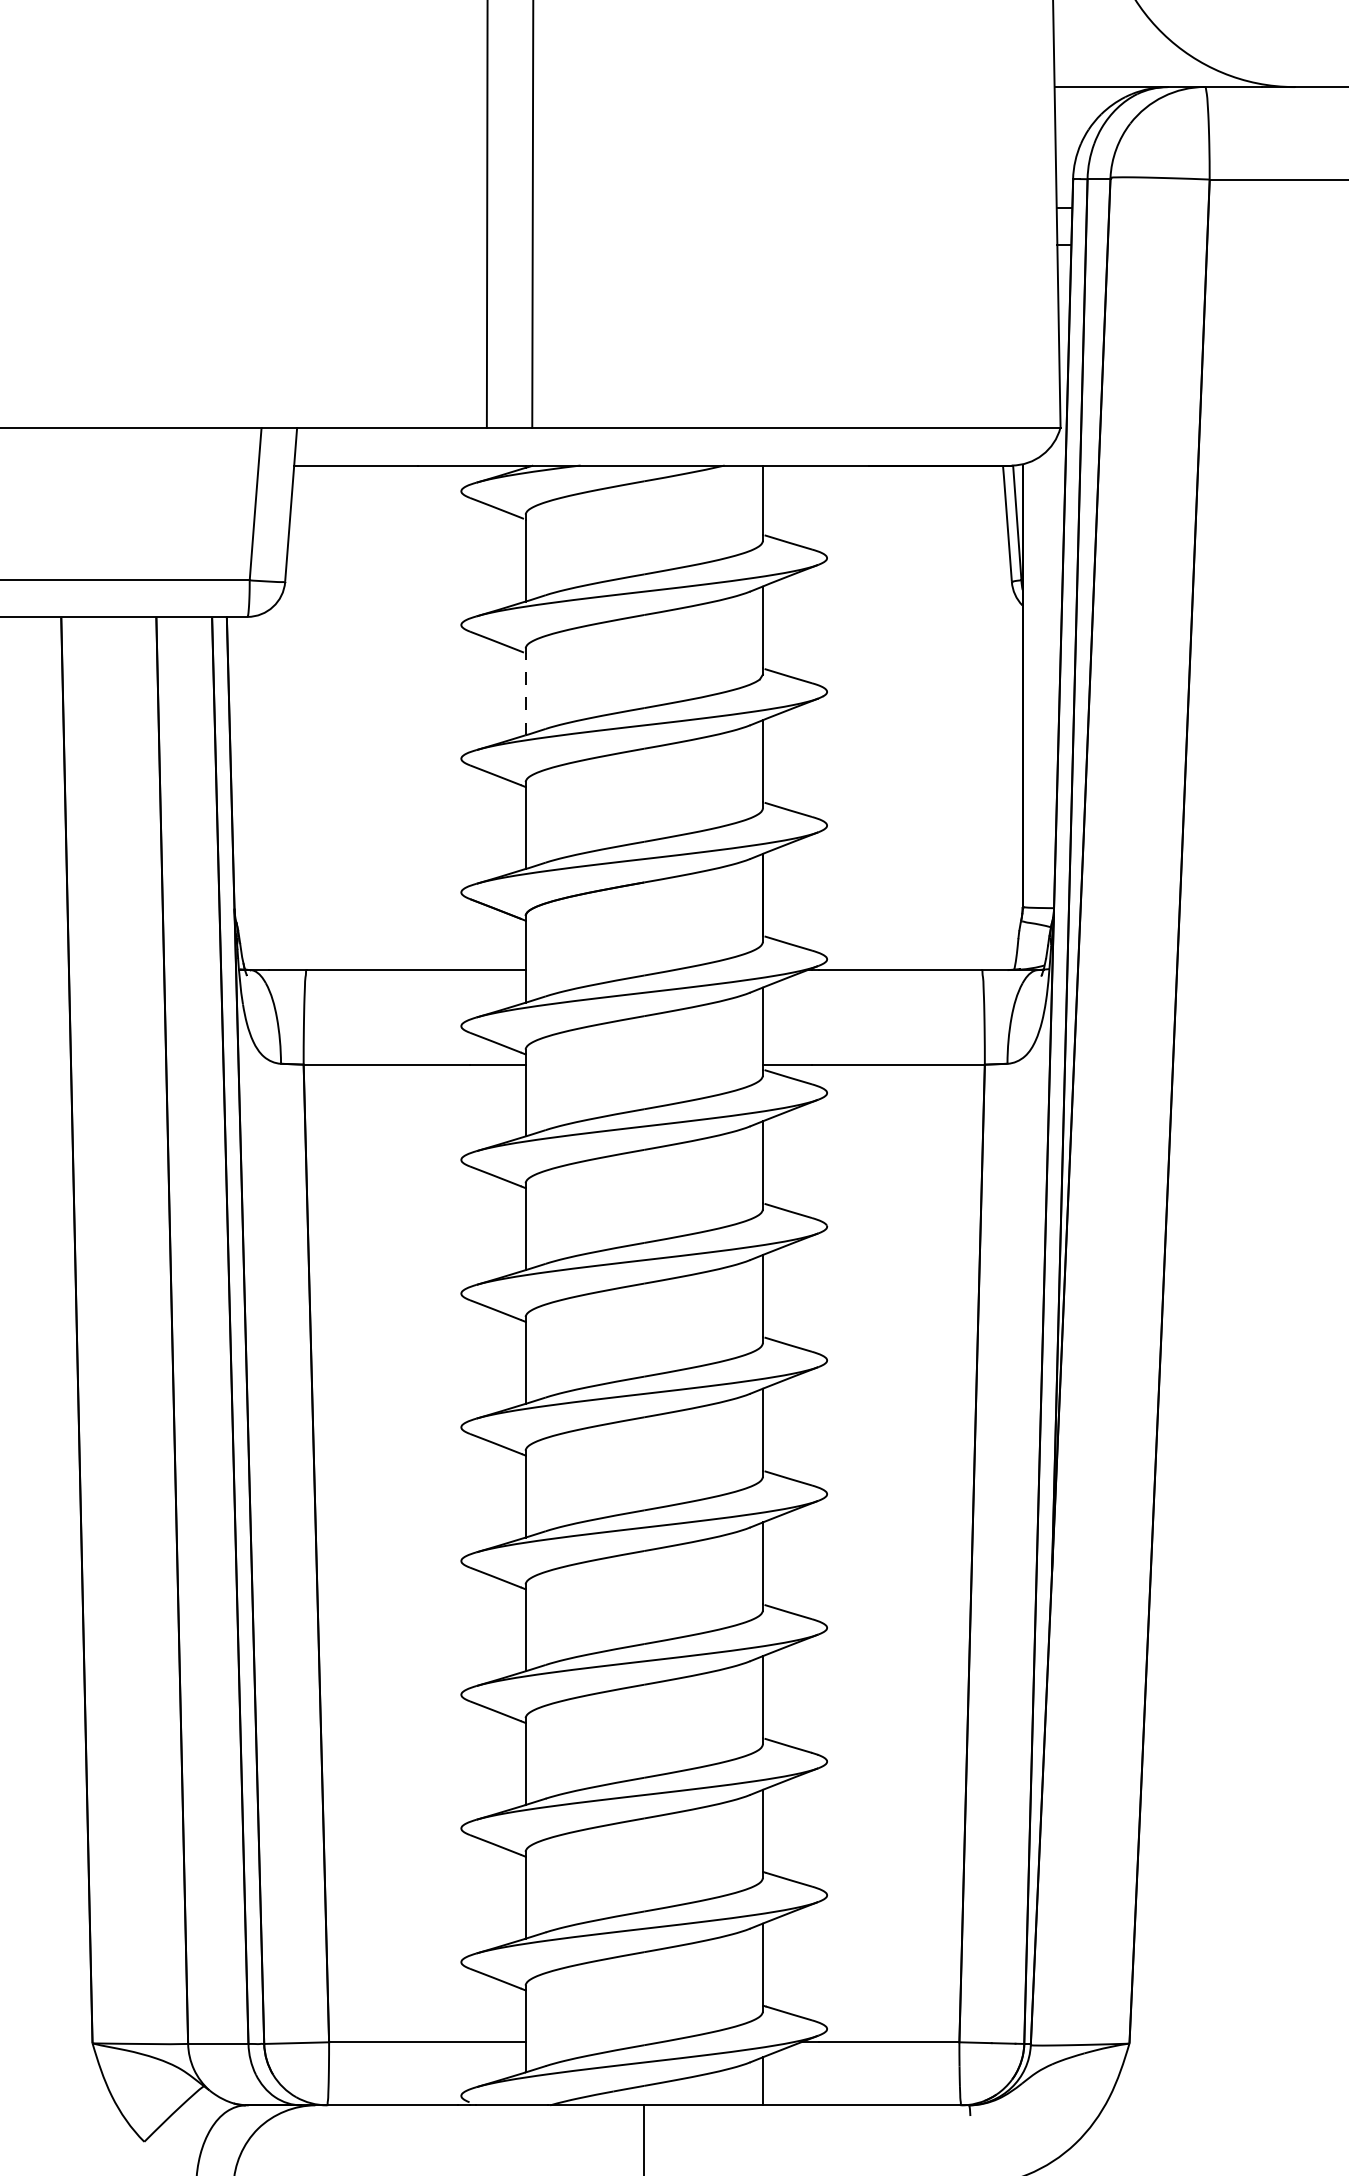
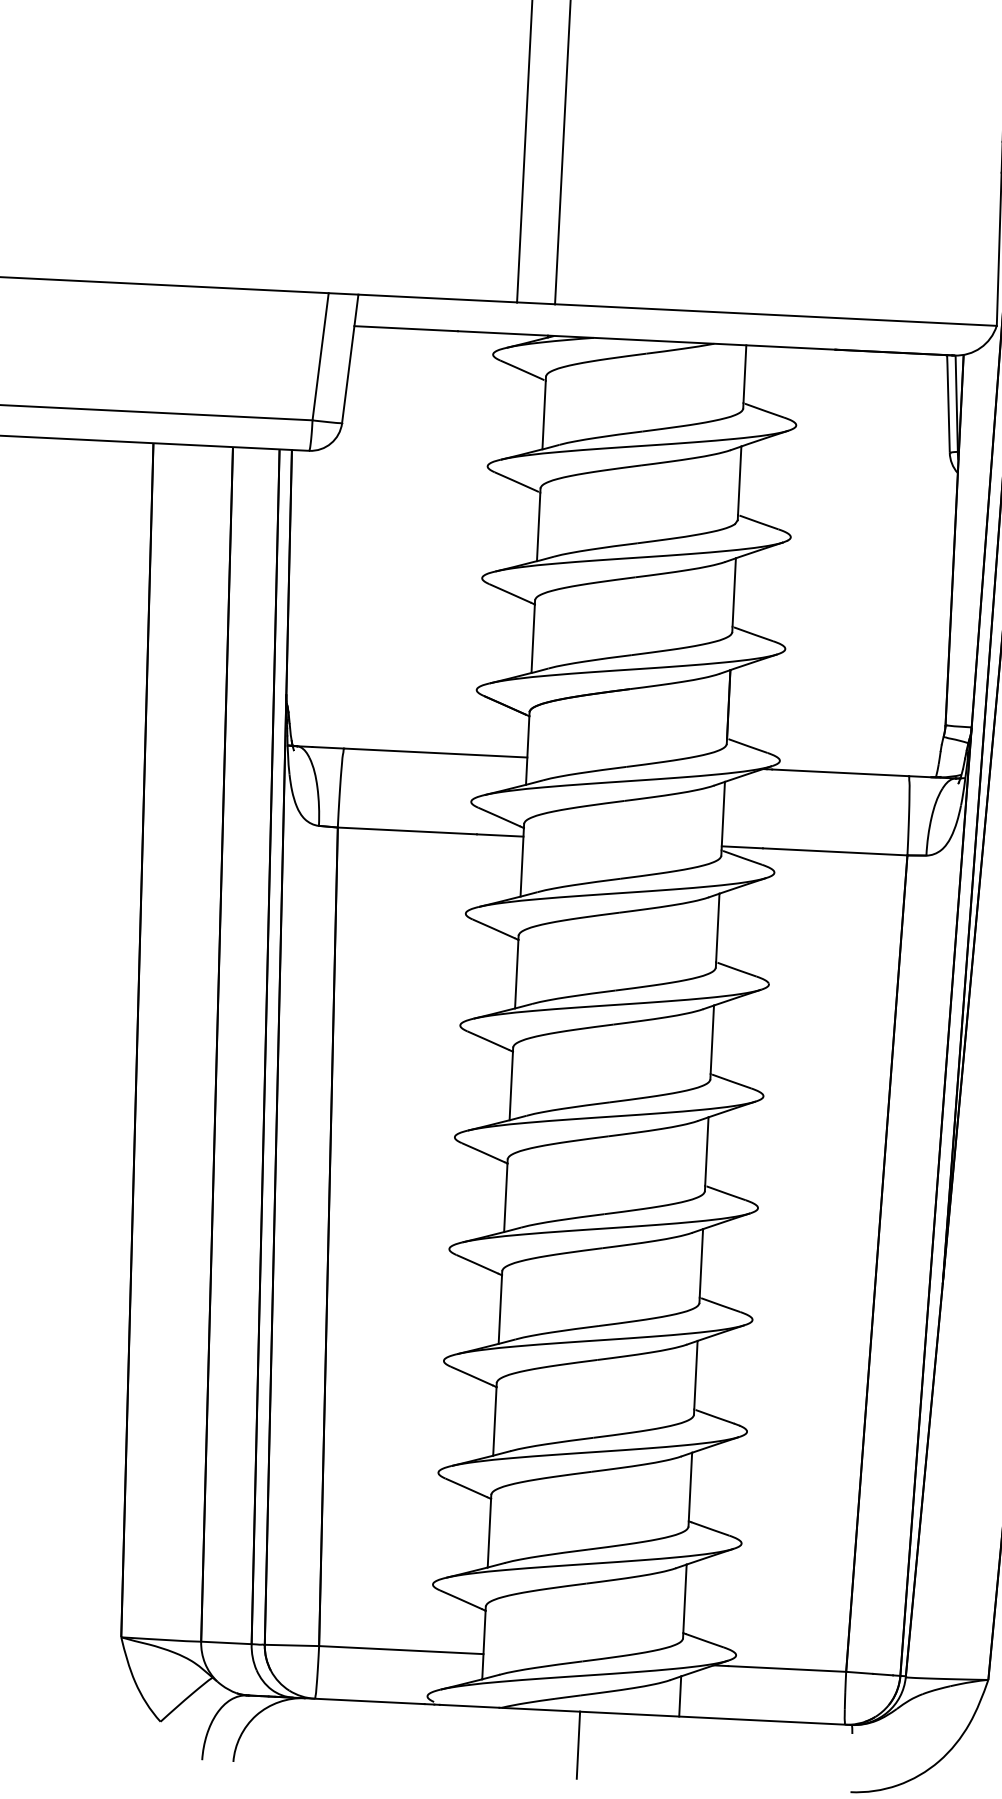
line: (525, 694) -> (538, 527), dashed -> solid

